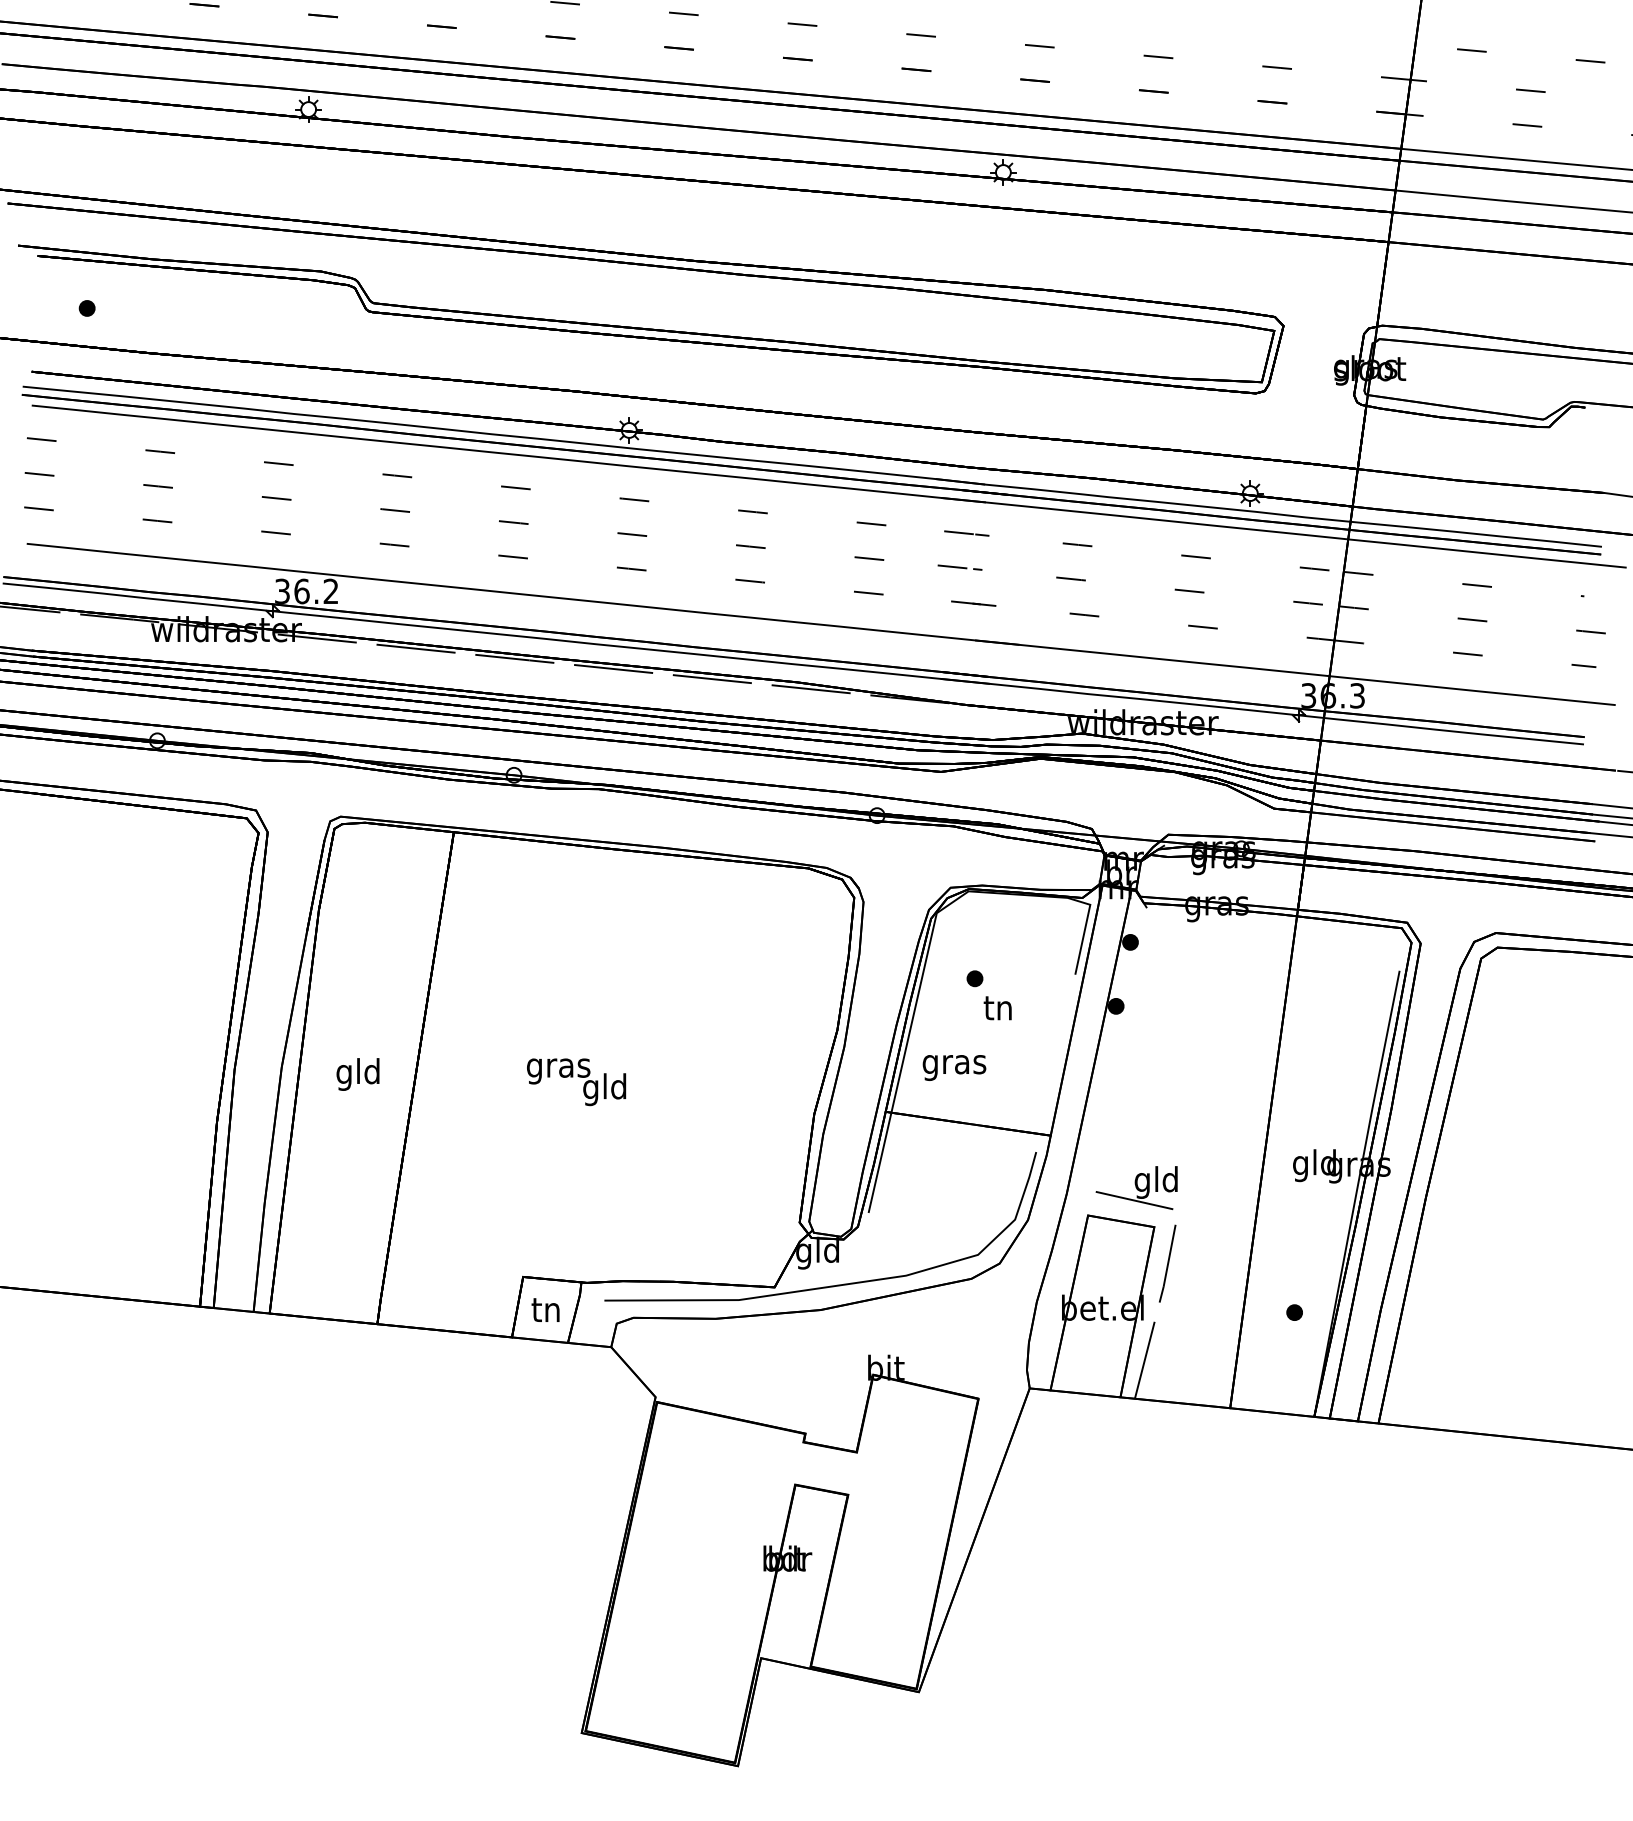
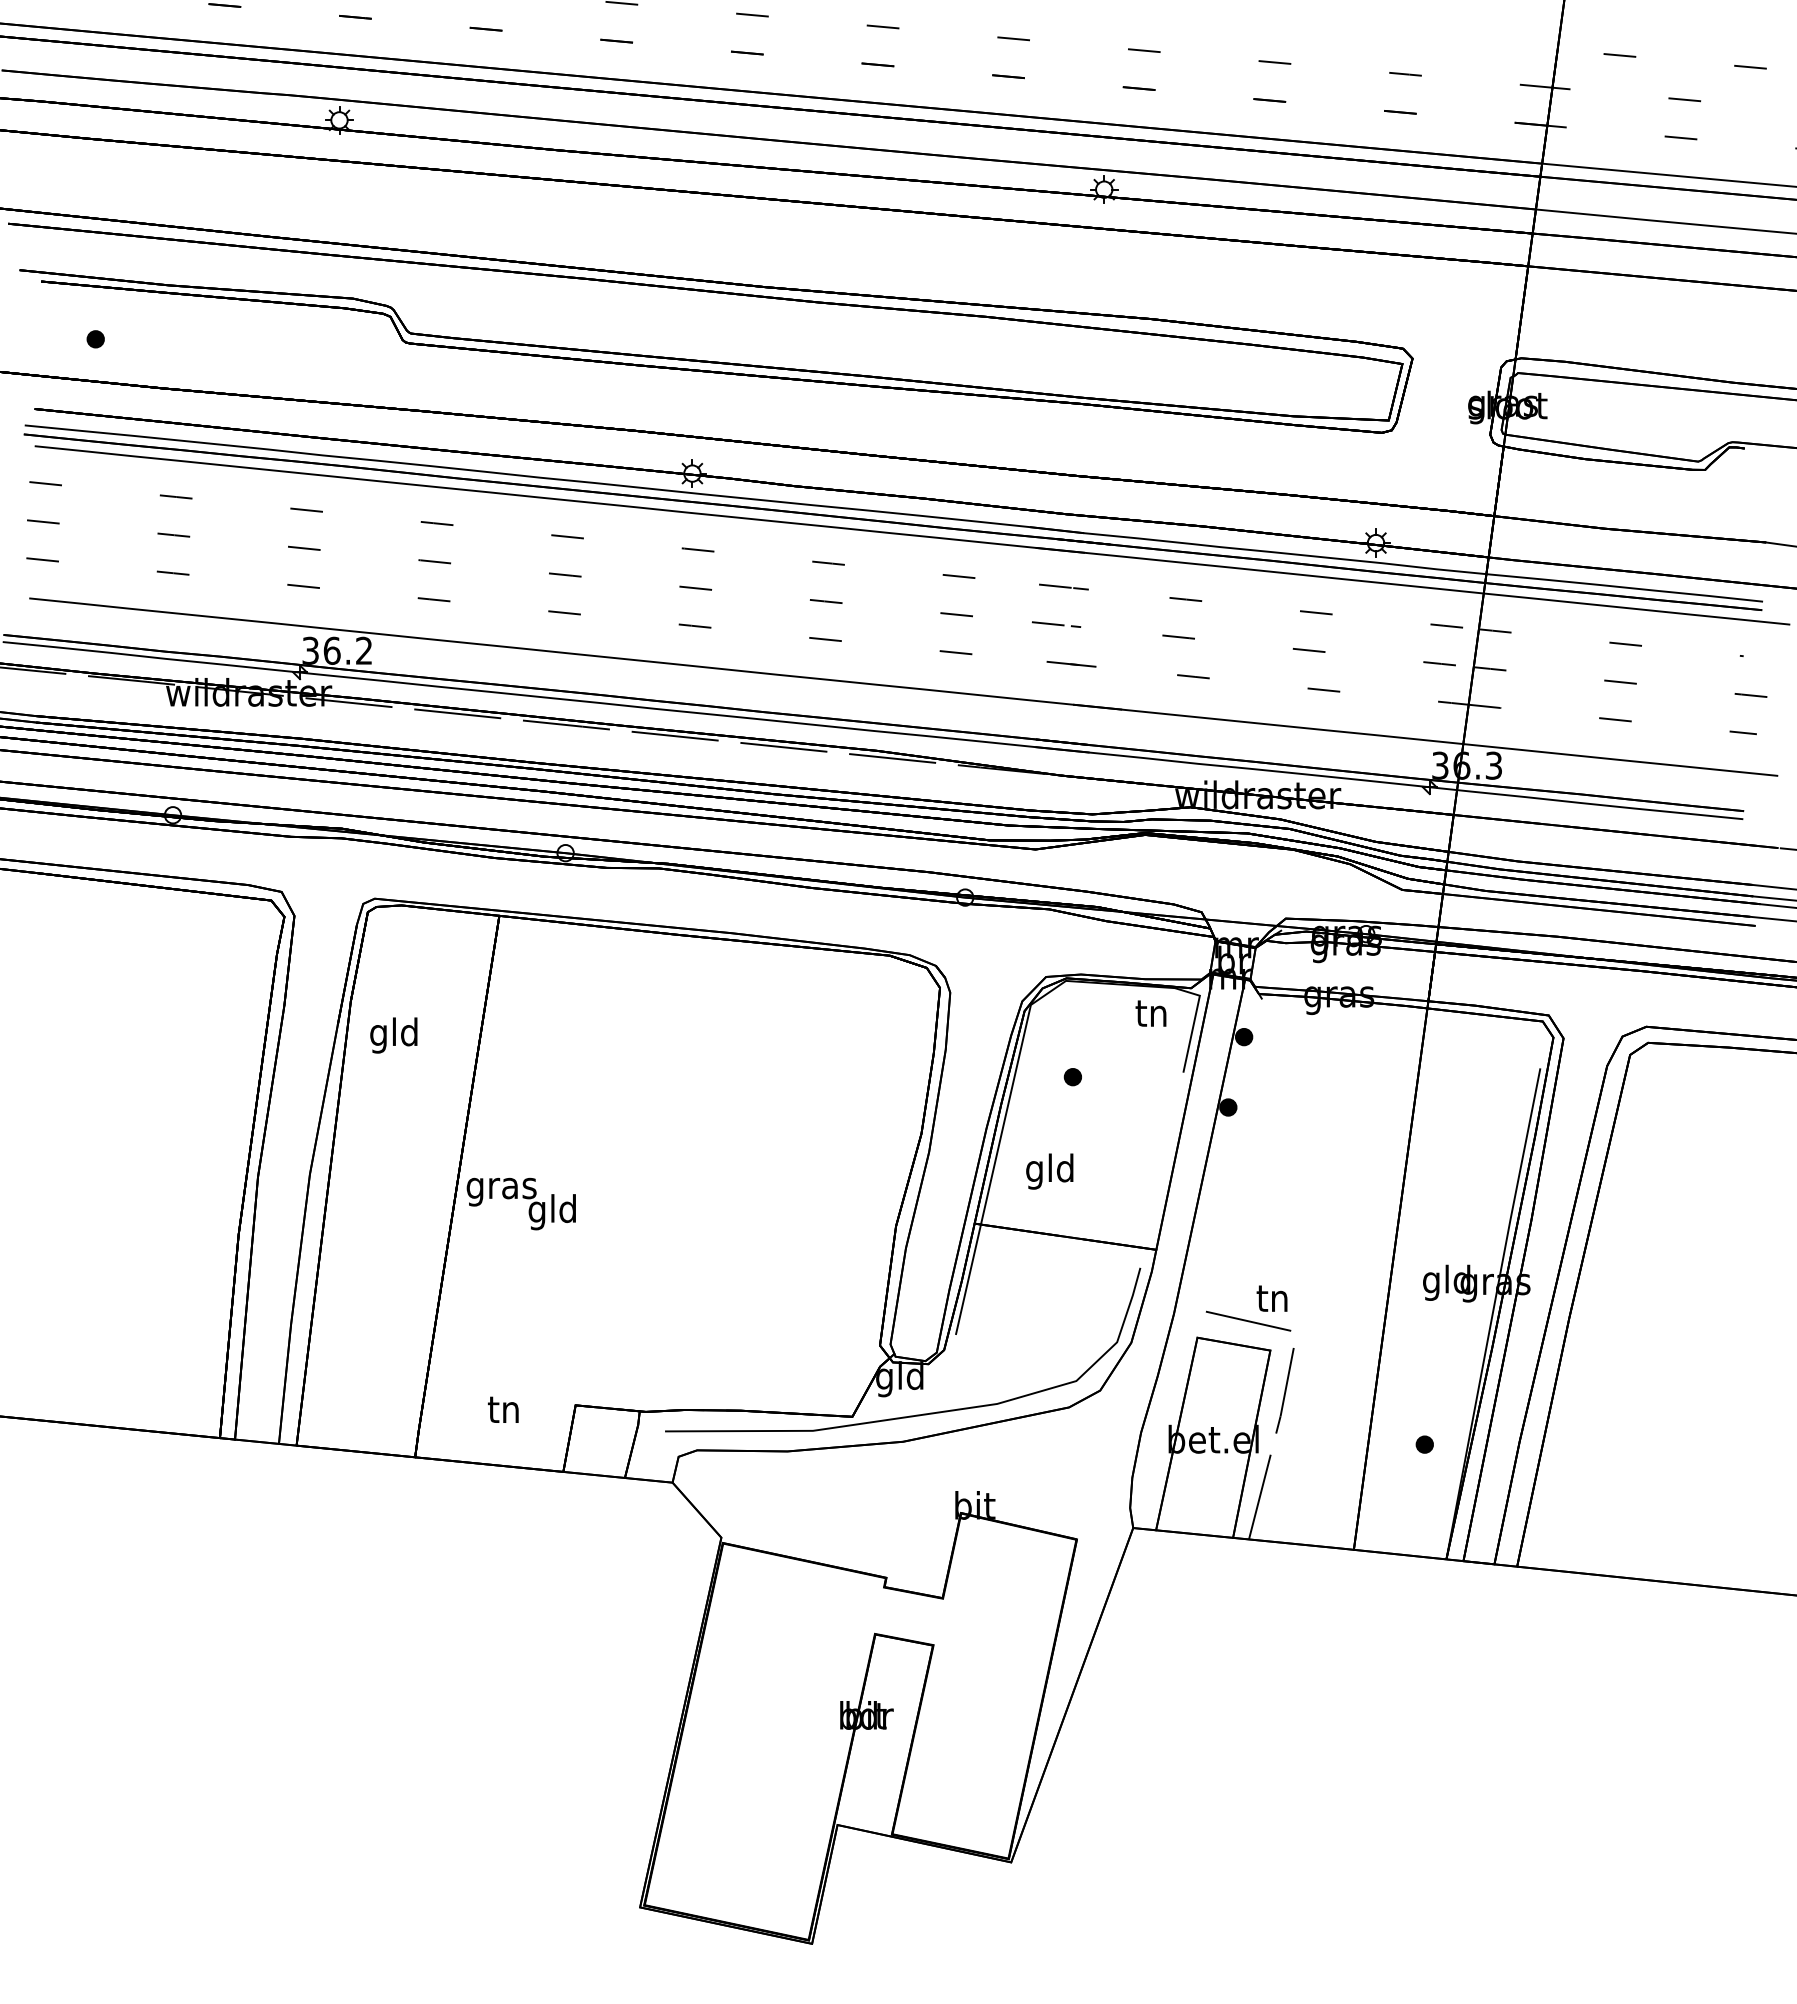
text: (997, 1008) -> (1150, 1013), moved
text: (954, 1064) -> (1050, 1171), gras -> gld
text: (357, 1074) -> (393, 1035), moved
text: (575, 1081) -> (520, 1203), moved
text: (1155, 1182) -> (1271, 1301), gld -> tn
text: (545, 1309) -> (503, 1409), moved

